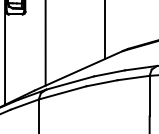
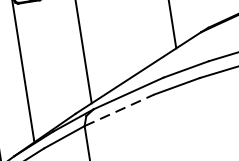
line: (62, 92) -> (119, 109), solid -> dashed

